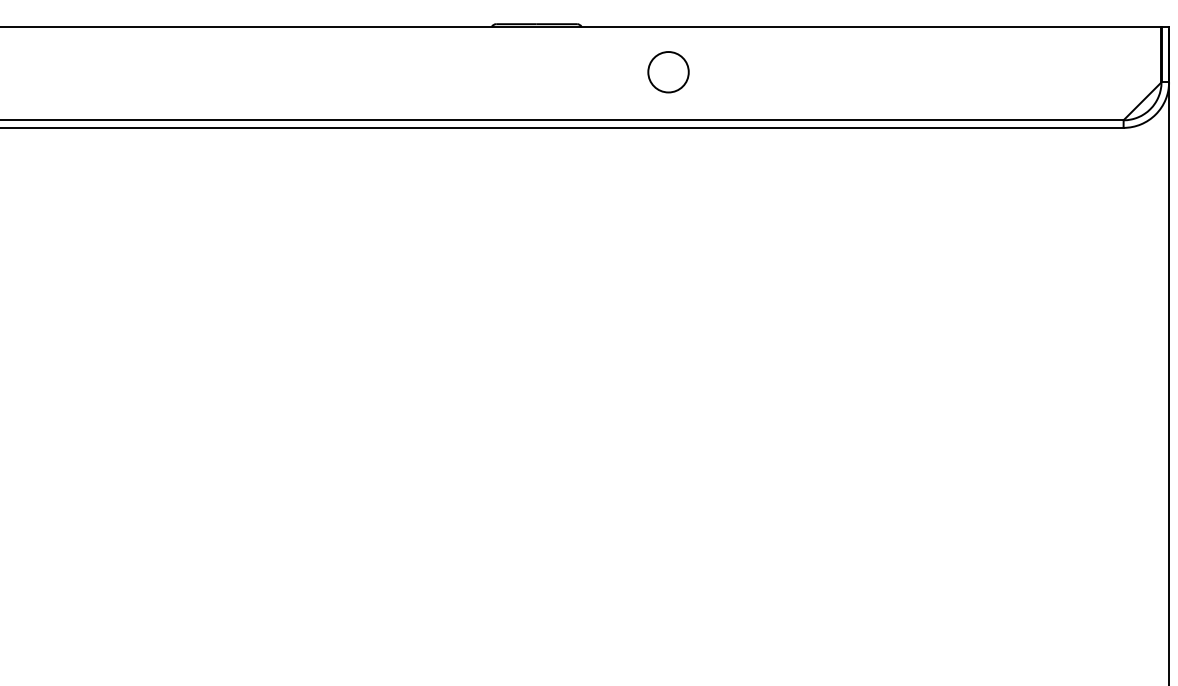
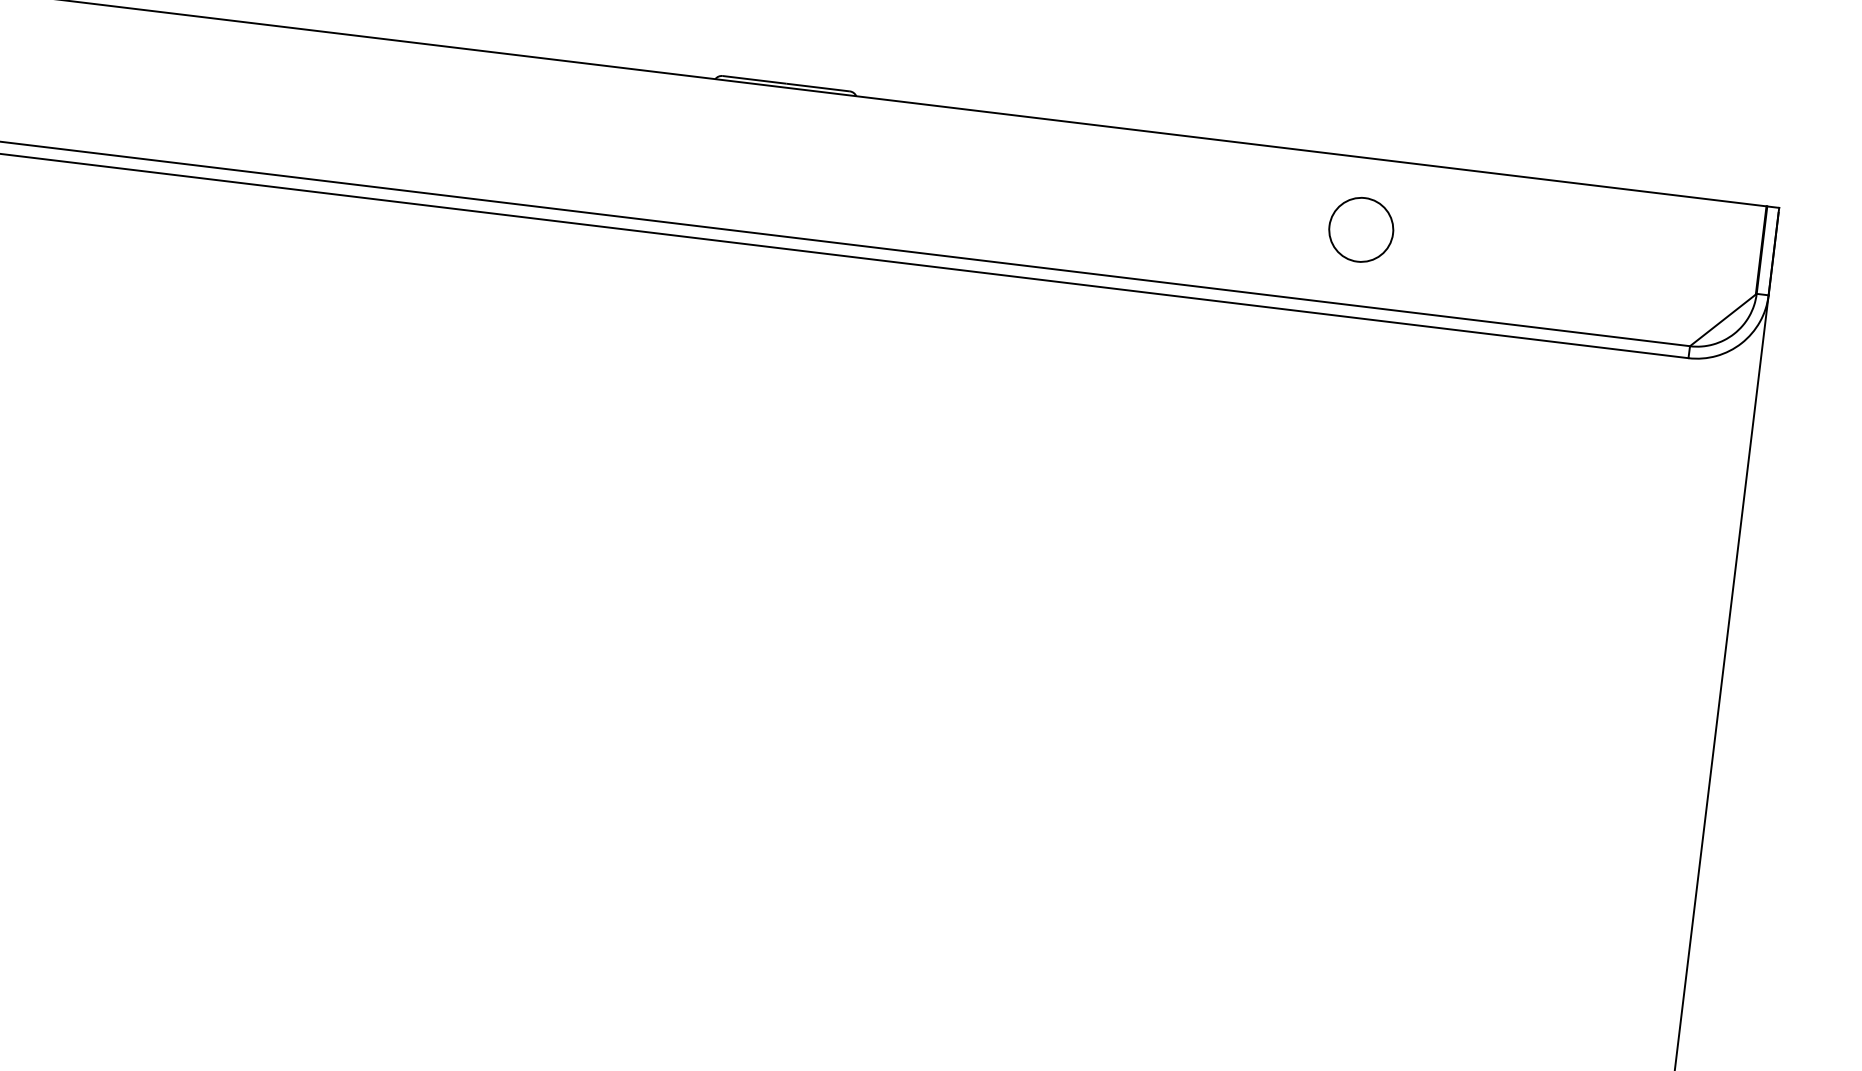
circle: (668, 72) -> (1361, 230), moved

